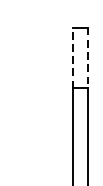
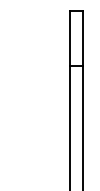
line: (72, 57) -> (69, 37), dashed -> solid
line: (88, 58) -> (83, 38), dashed -> solid

